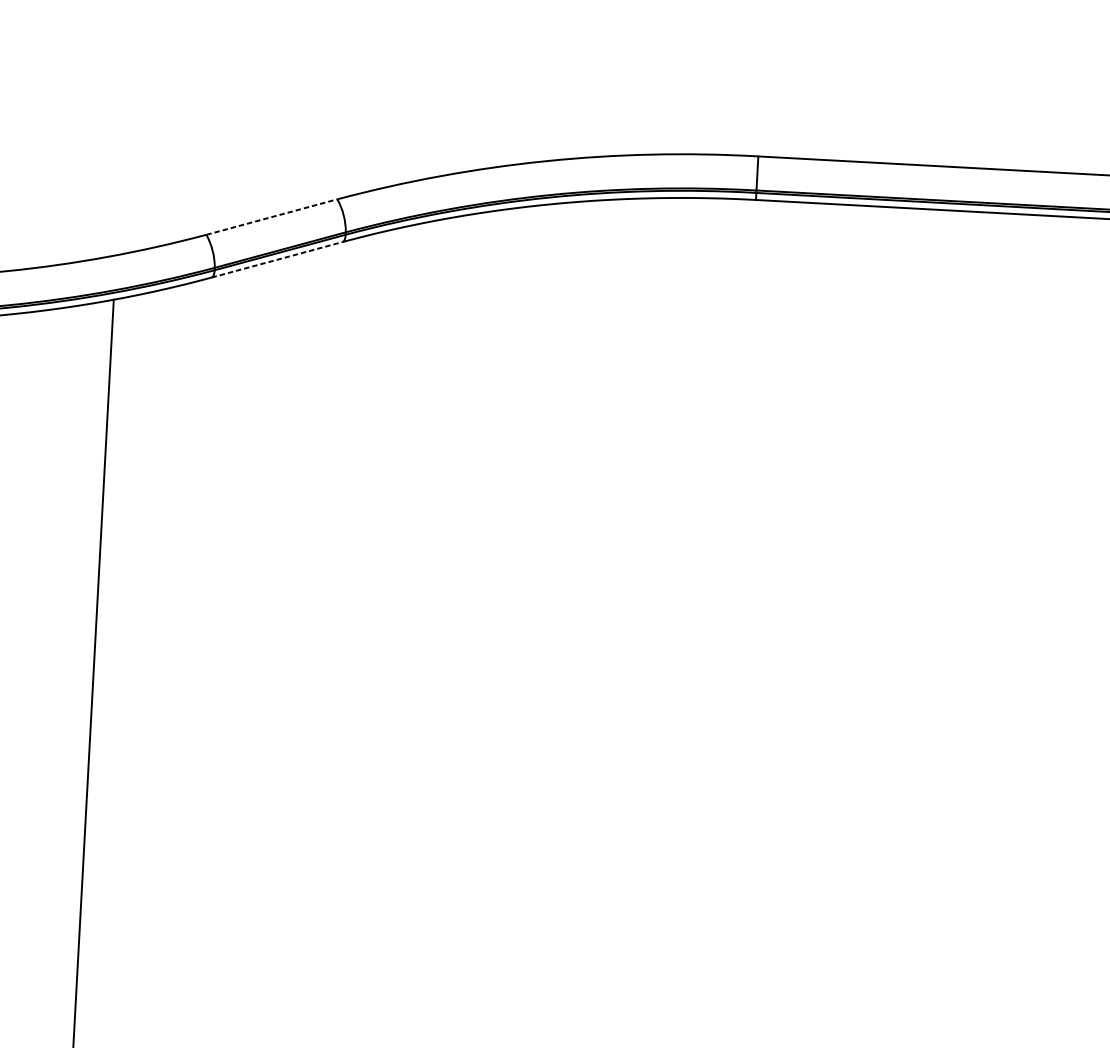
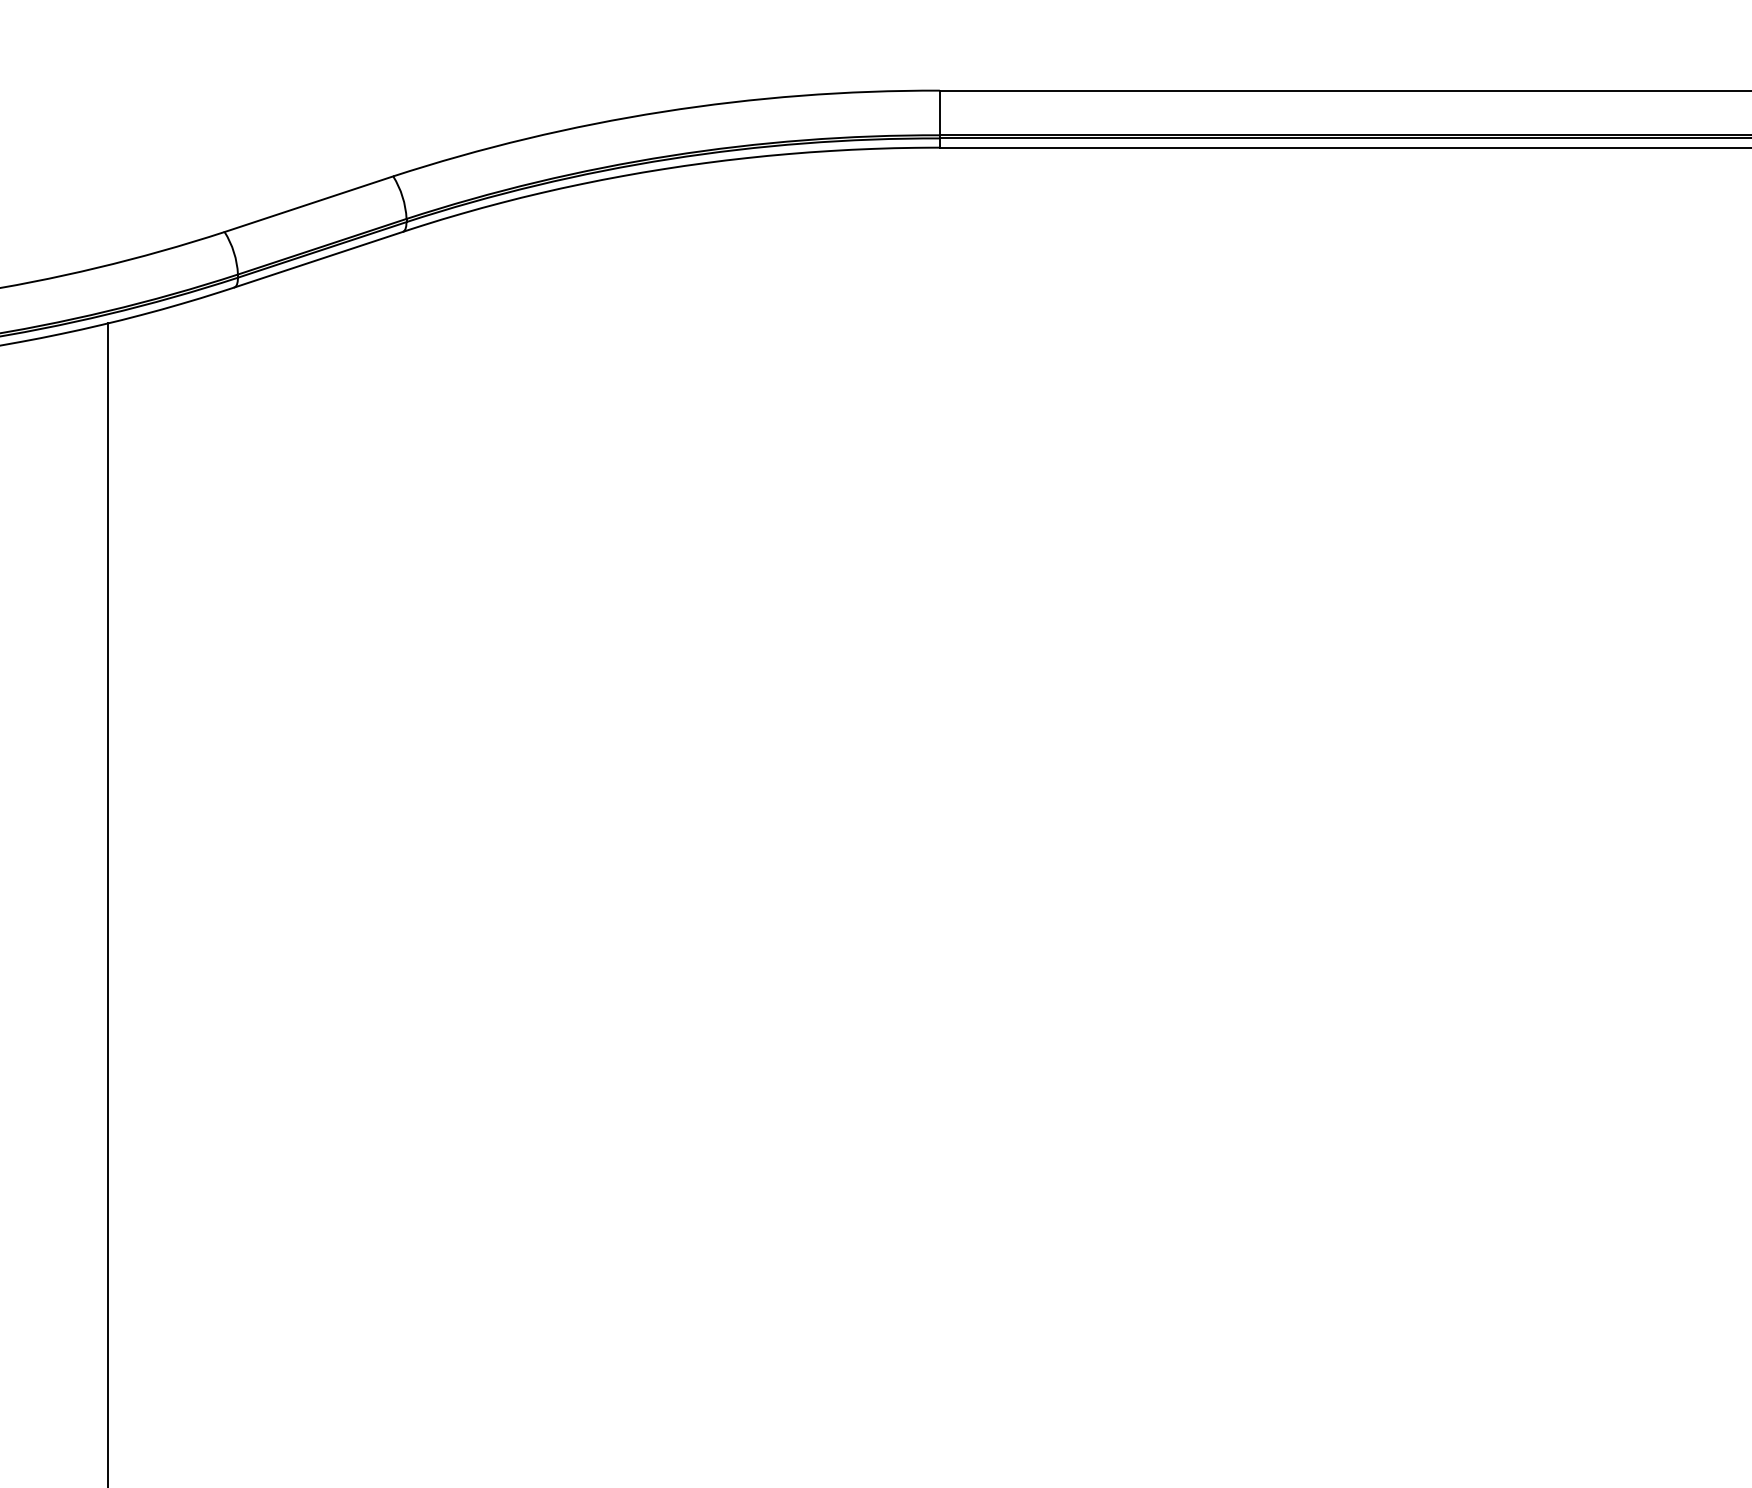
line: (271, 217) -> (308, 204), dashed -> solid
line: (276, 259) -> (318, 259), dashed -> solid

